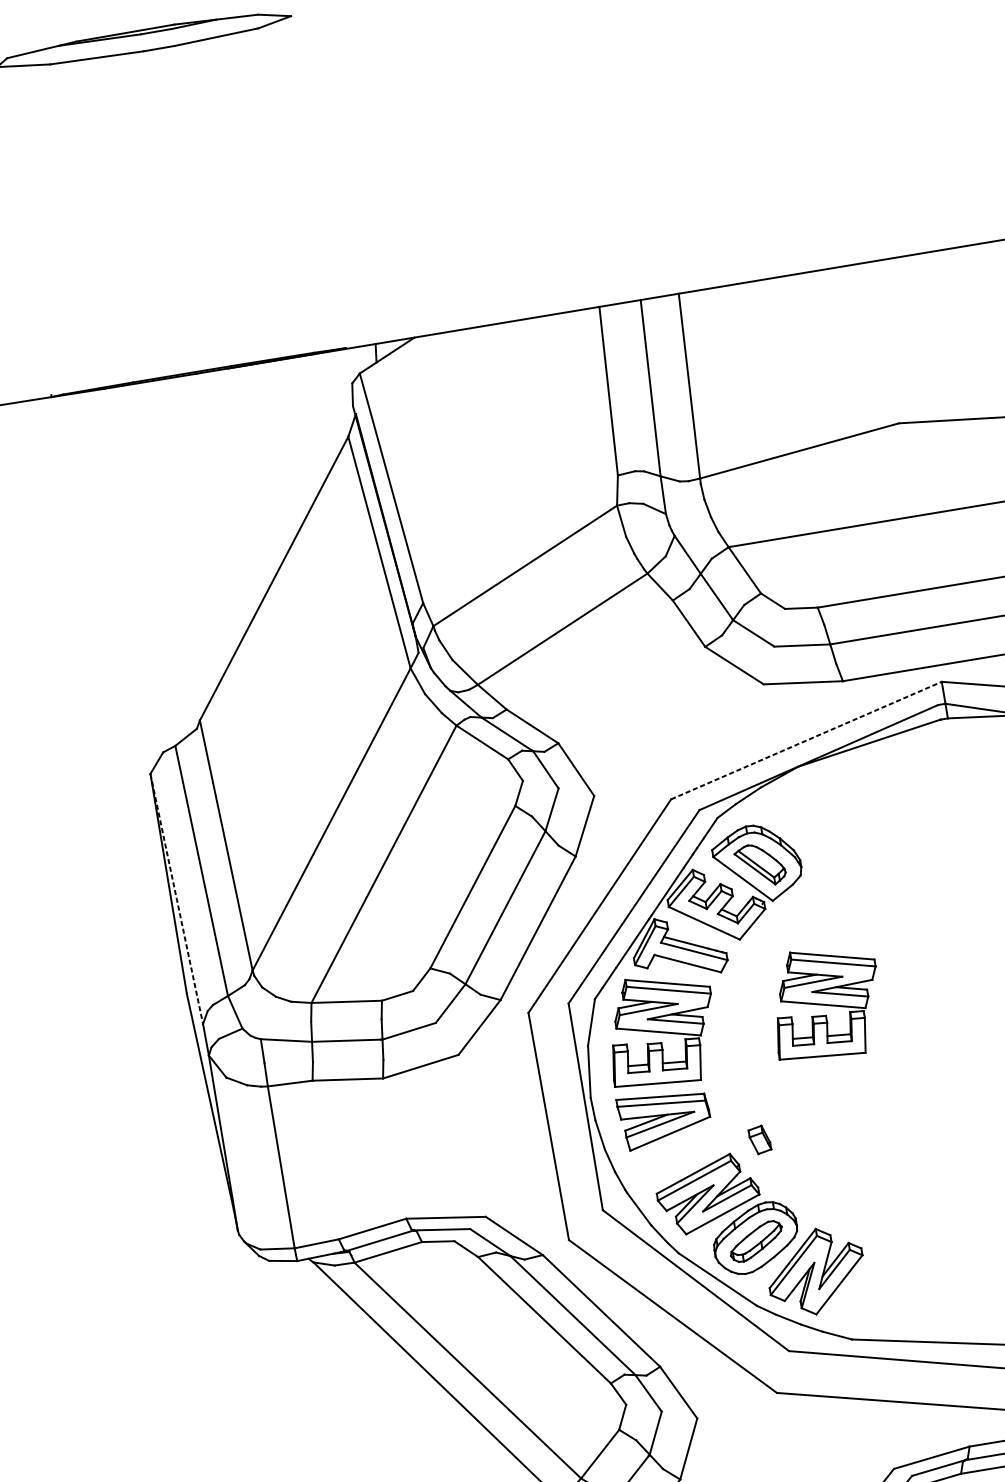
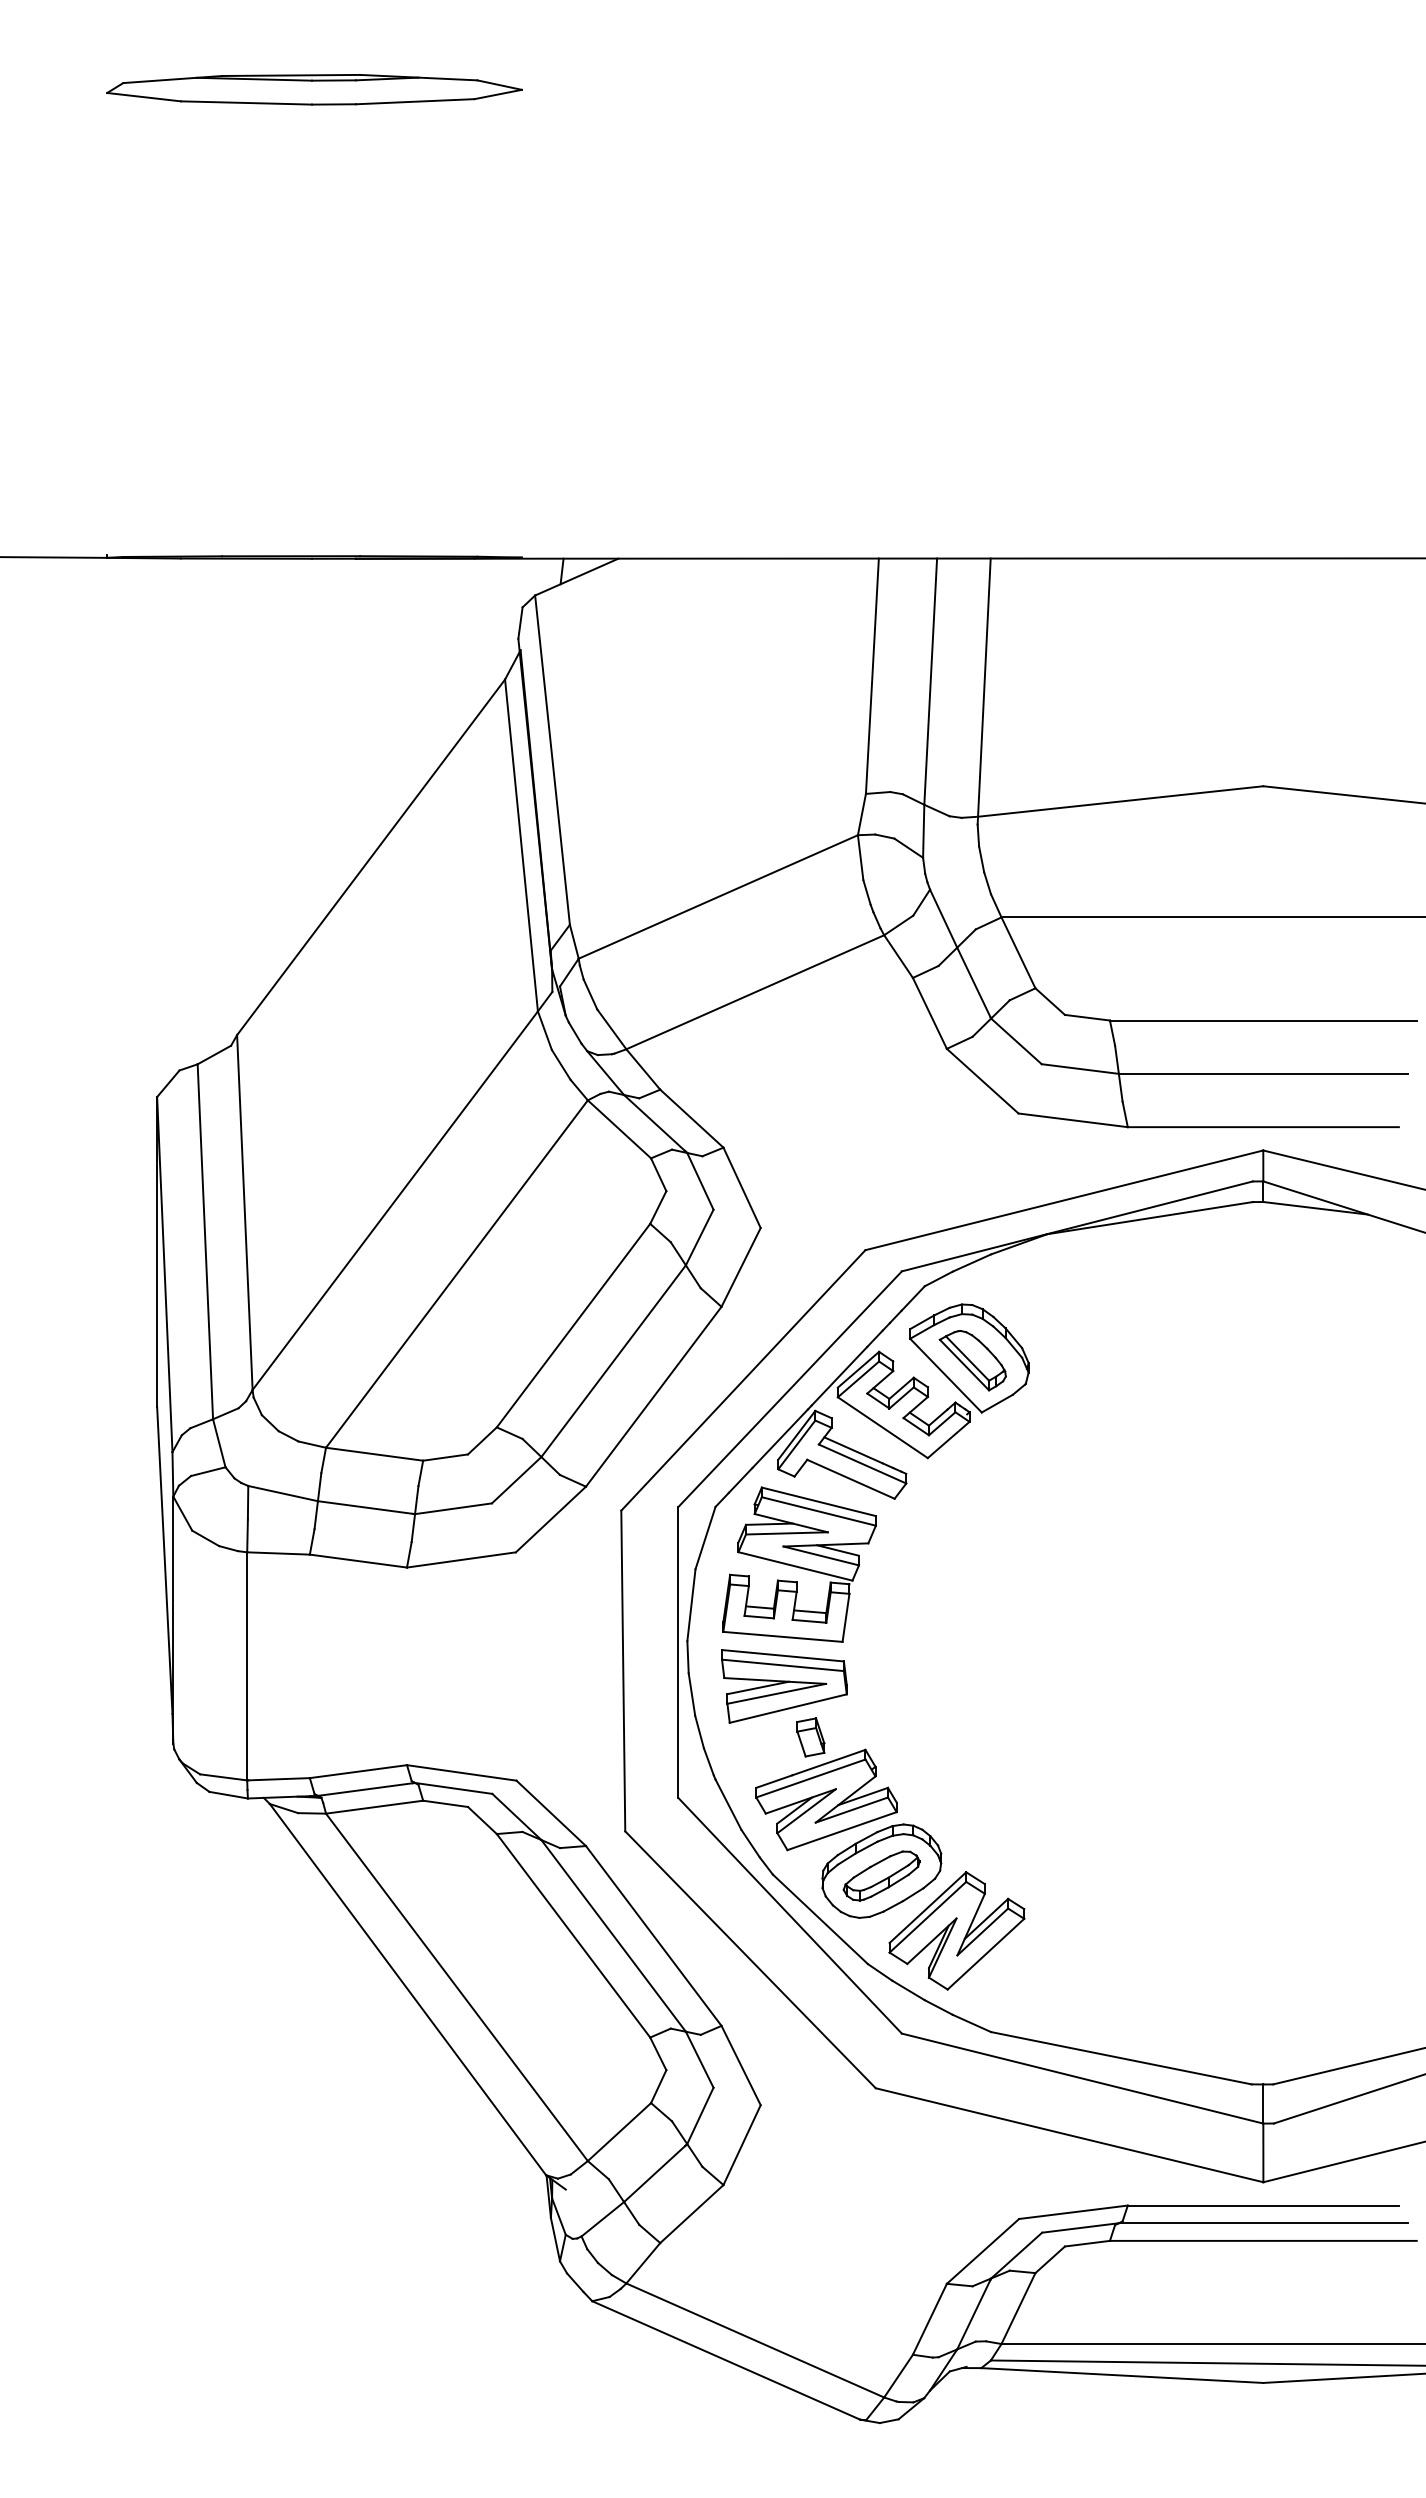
line: (806, 740) -> (1064, 1200), dashed -> solid
line: (176, 898) -> (164, 1274), dashed -> solid
part: (825, 1002) -> (1031, 1564), removed
part: (759, 1140) -> (810, 1737), moved

